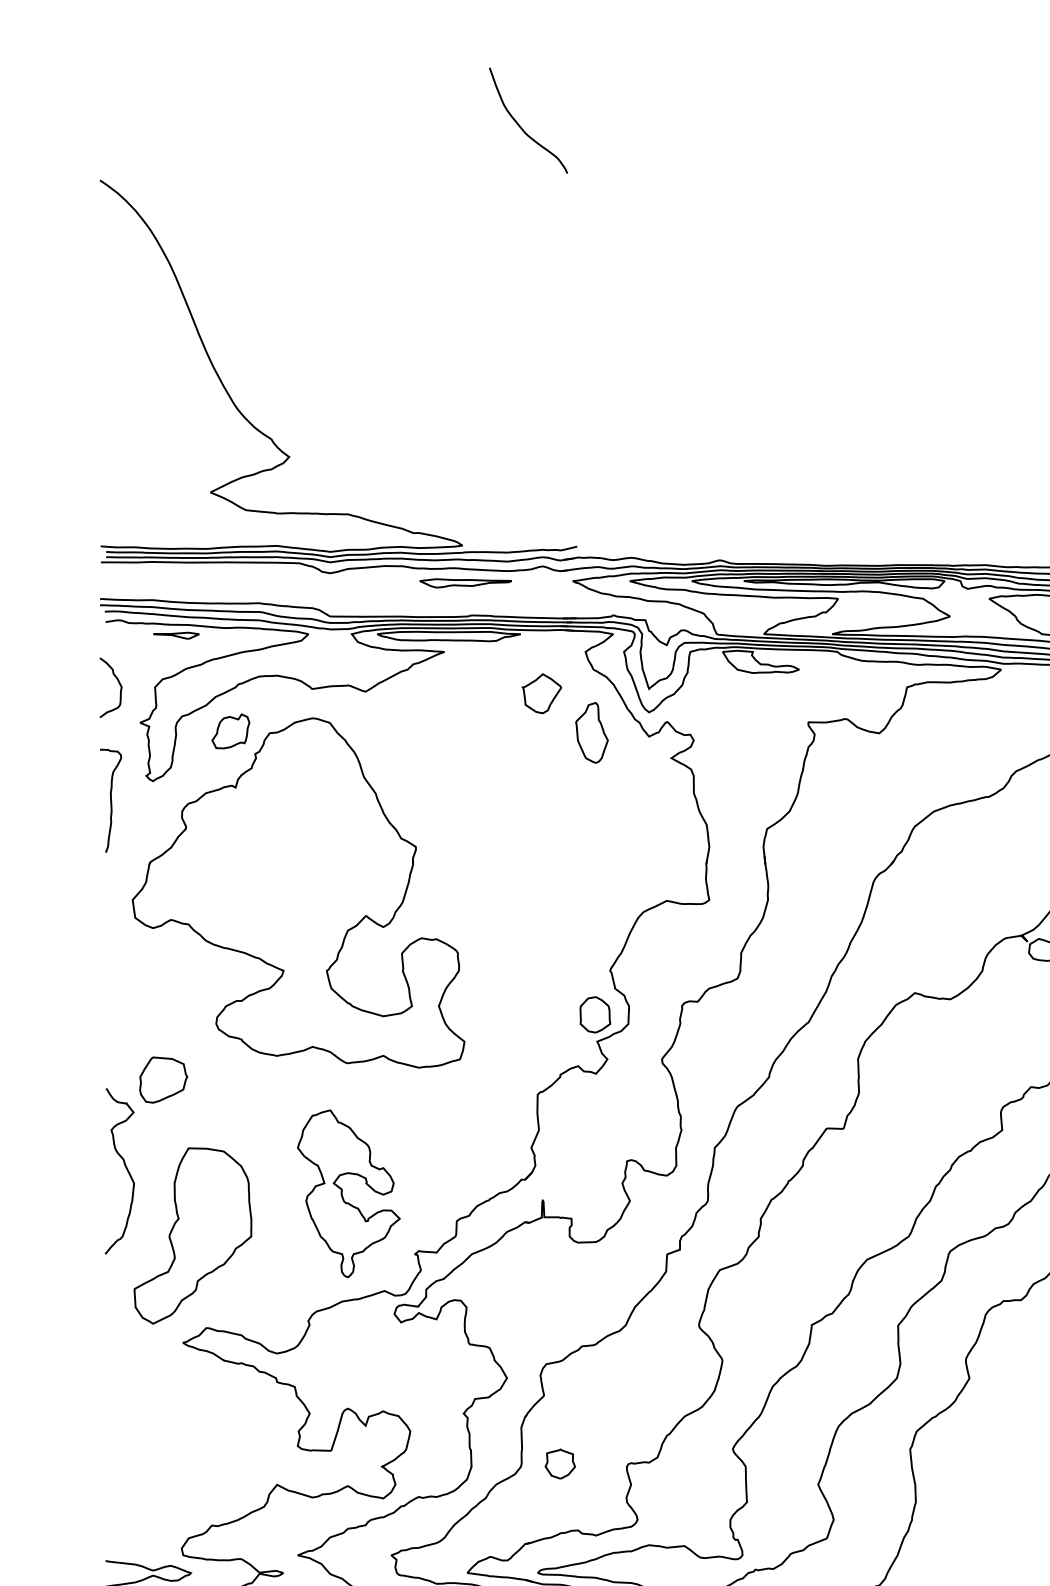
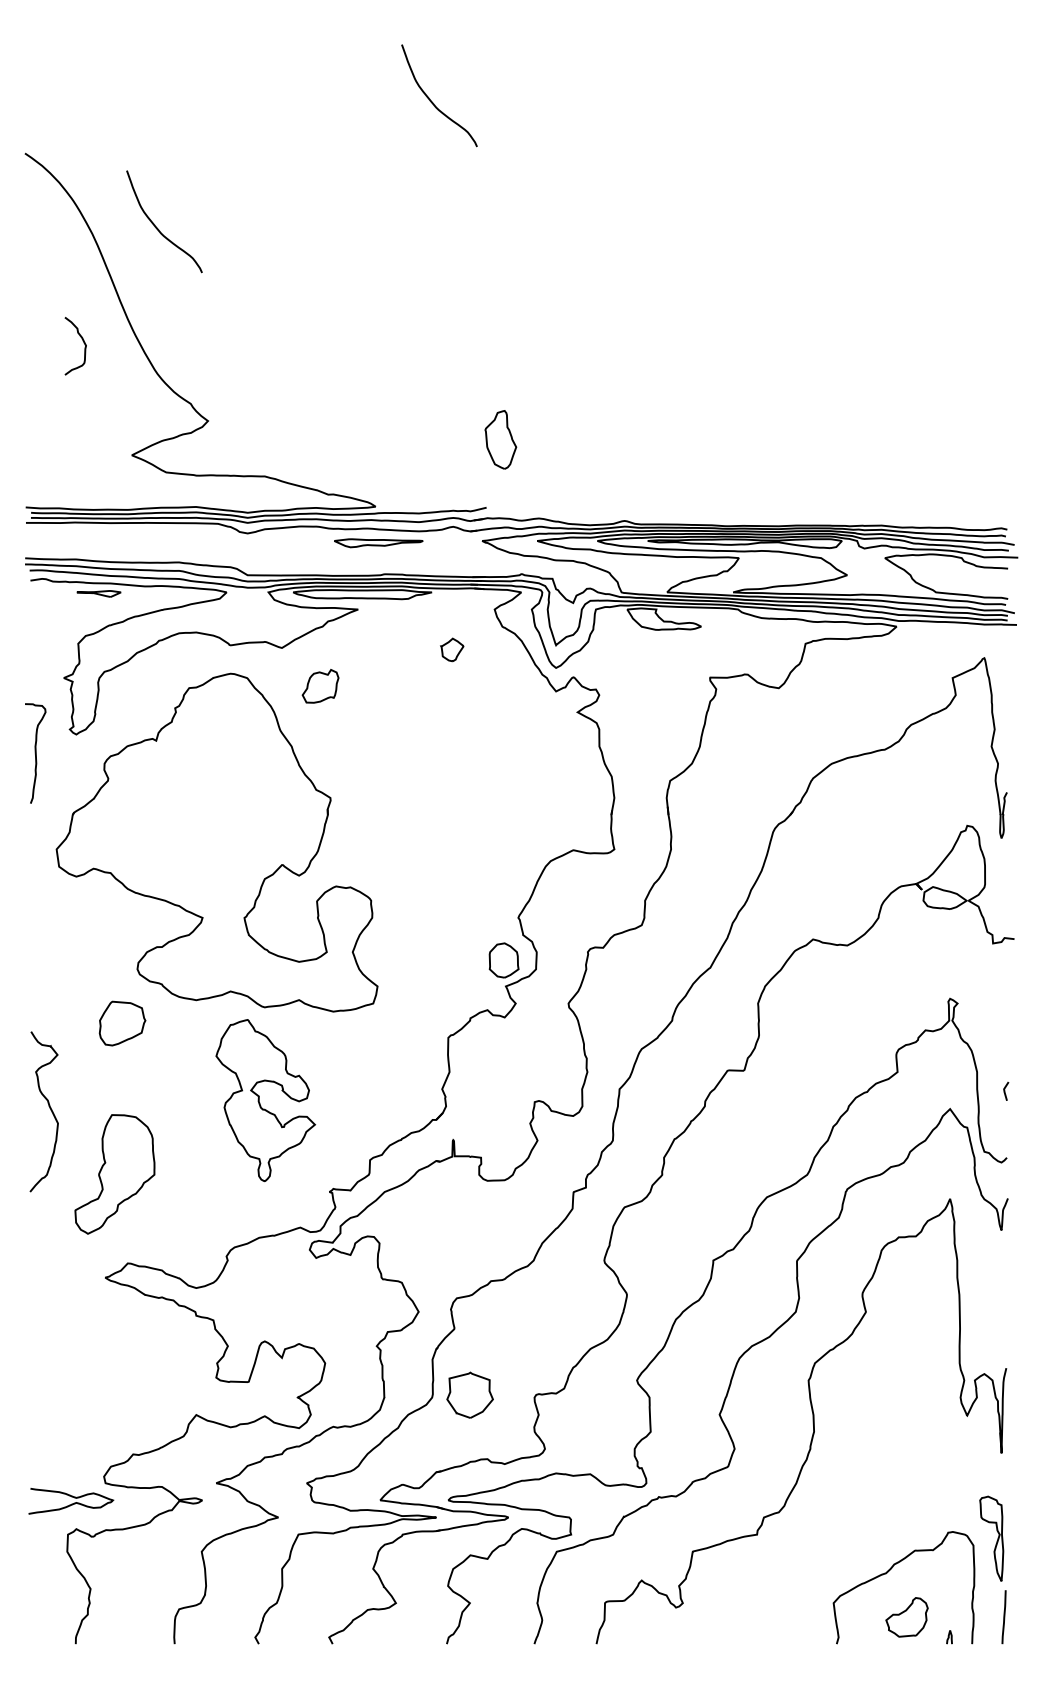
curve: (236, 256) -> (157, 227), added
curve: (119, 684) -> (83, 343), moved
part: (540, 693) -> (451, 649), size x0.6
part: (230, 731) -> (320, 686), moved
part: (591, 732) -> (500, 439), moved
part: (163, 1079) -> (122, 1023), moved
part: (348, 1193) -> (265, 1100), moved
part: (192, 1236) -> (114, 1174), size x0.7
part: (560, 1463) -> (470, 1394), size x1.6

